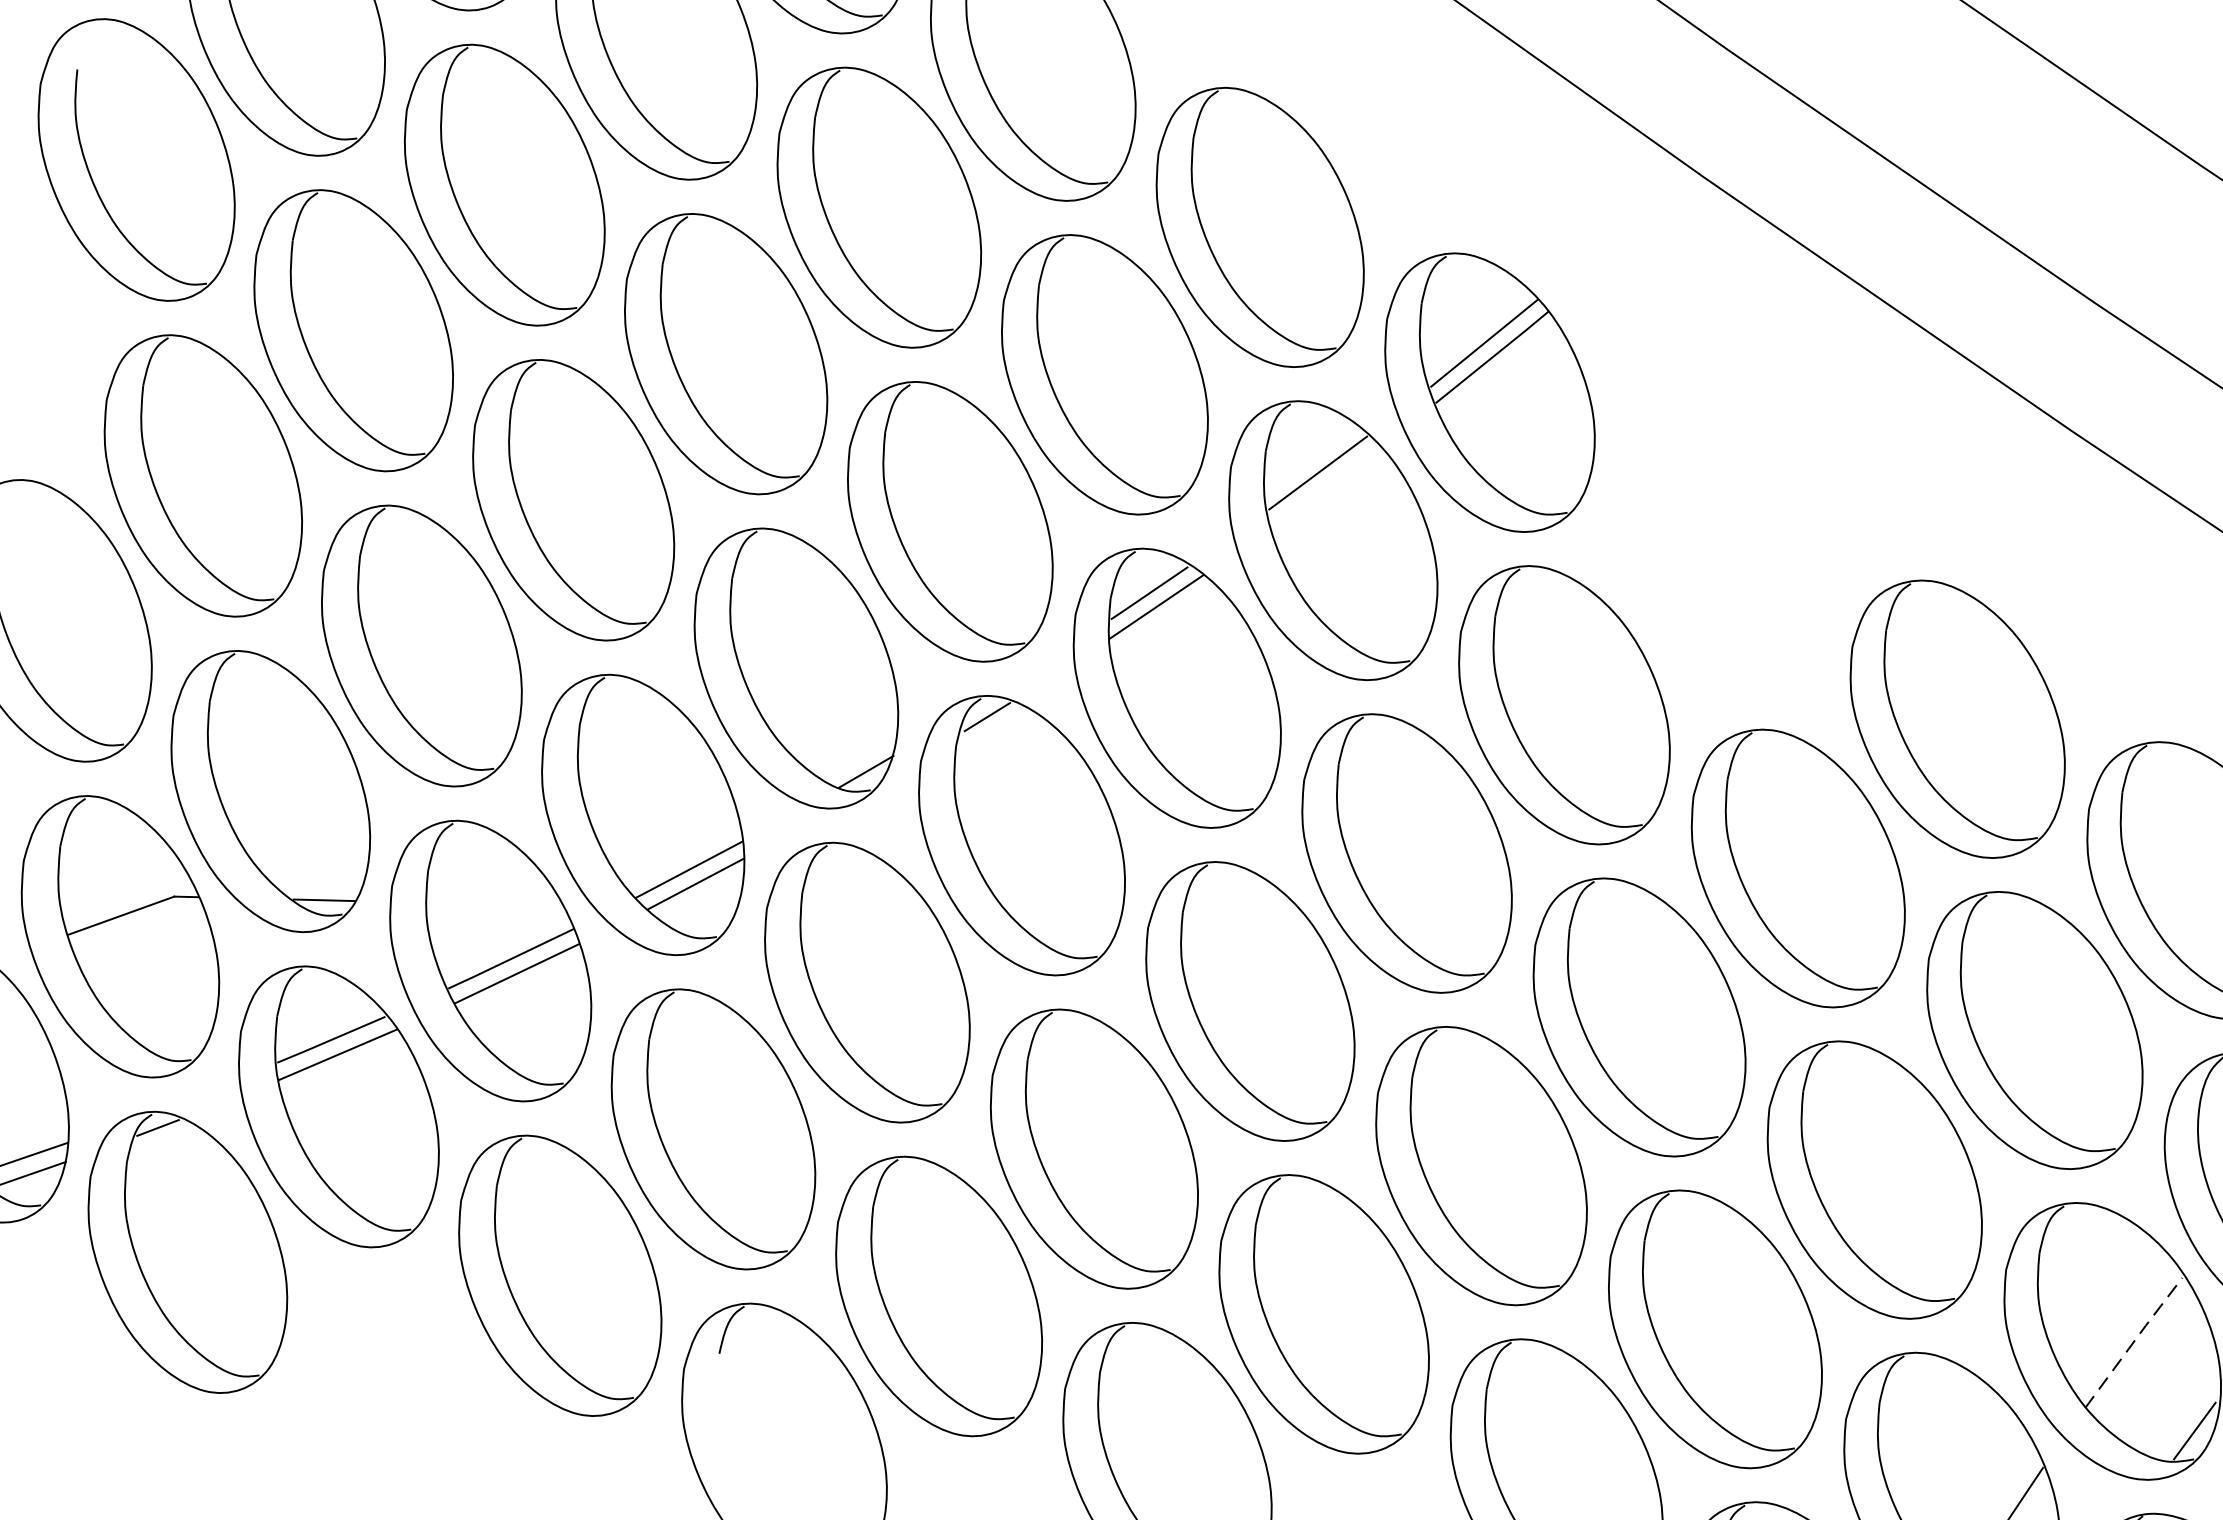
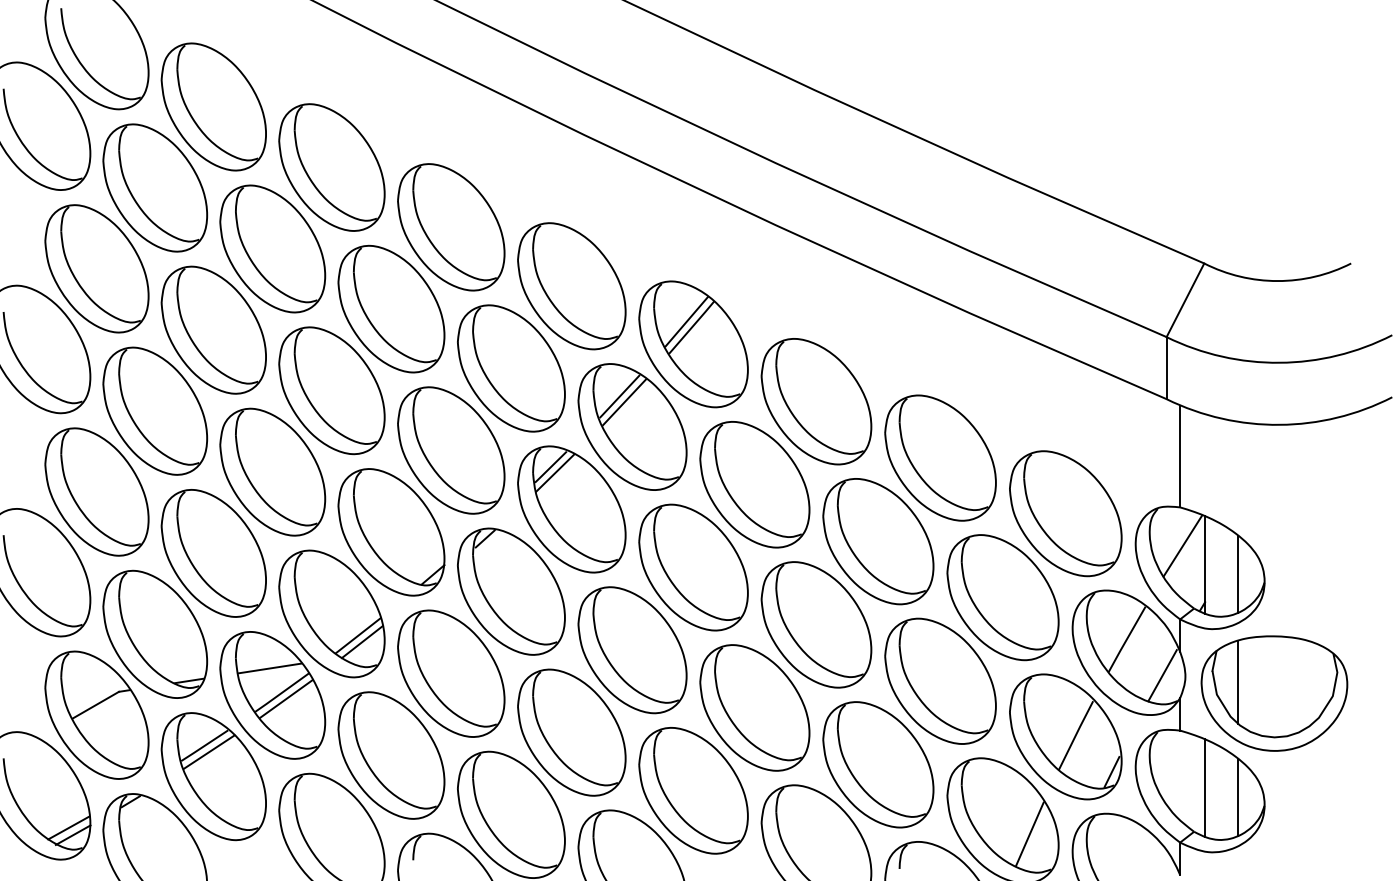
line: (1325, 487) -> (624, 402), added
part: (1722, 556) -> (816, 401), added
line: (493, 904) -> (269, 668), added
line: (2135, 1340) -> (1076, 734), dashed -> solid

